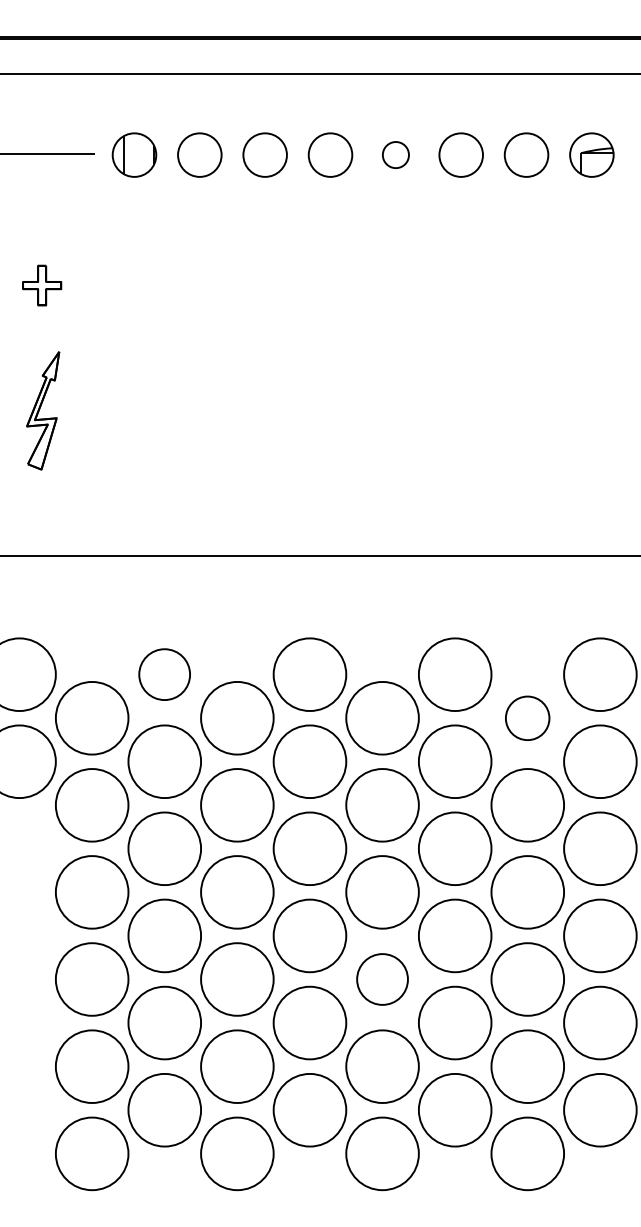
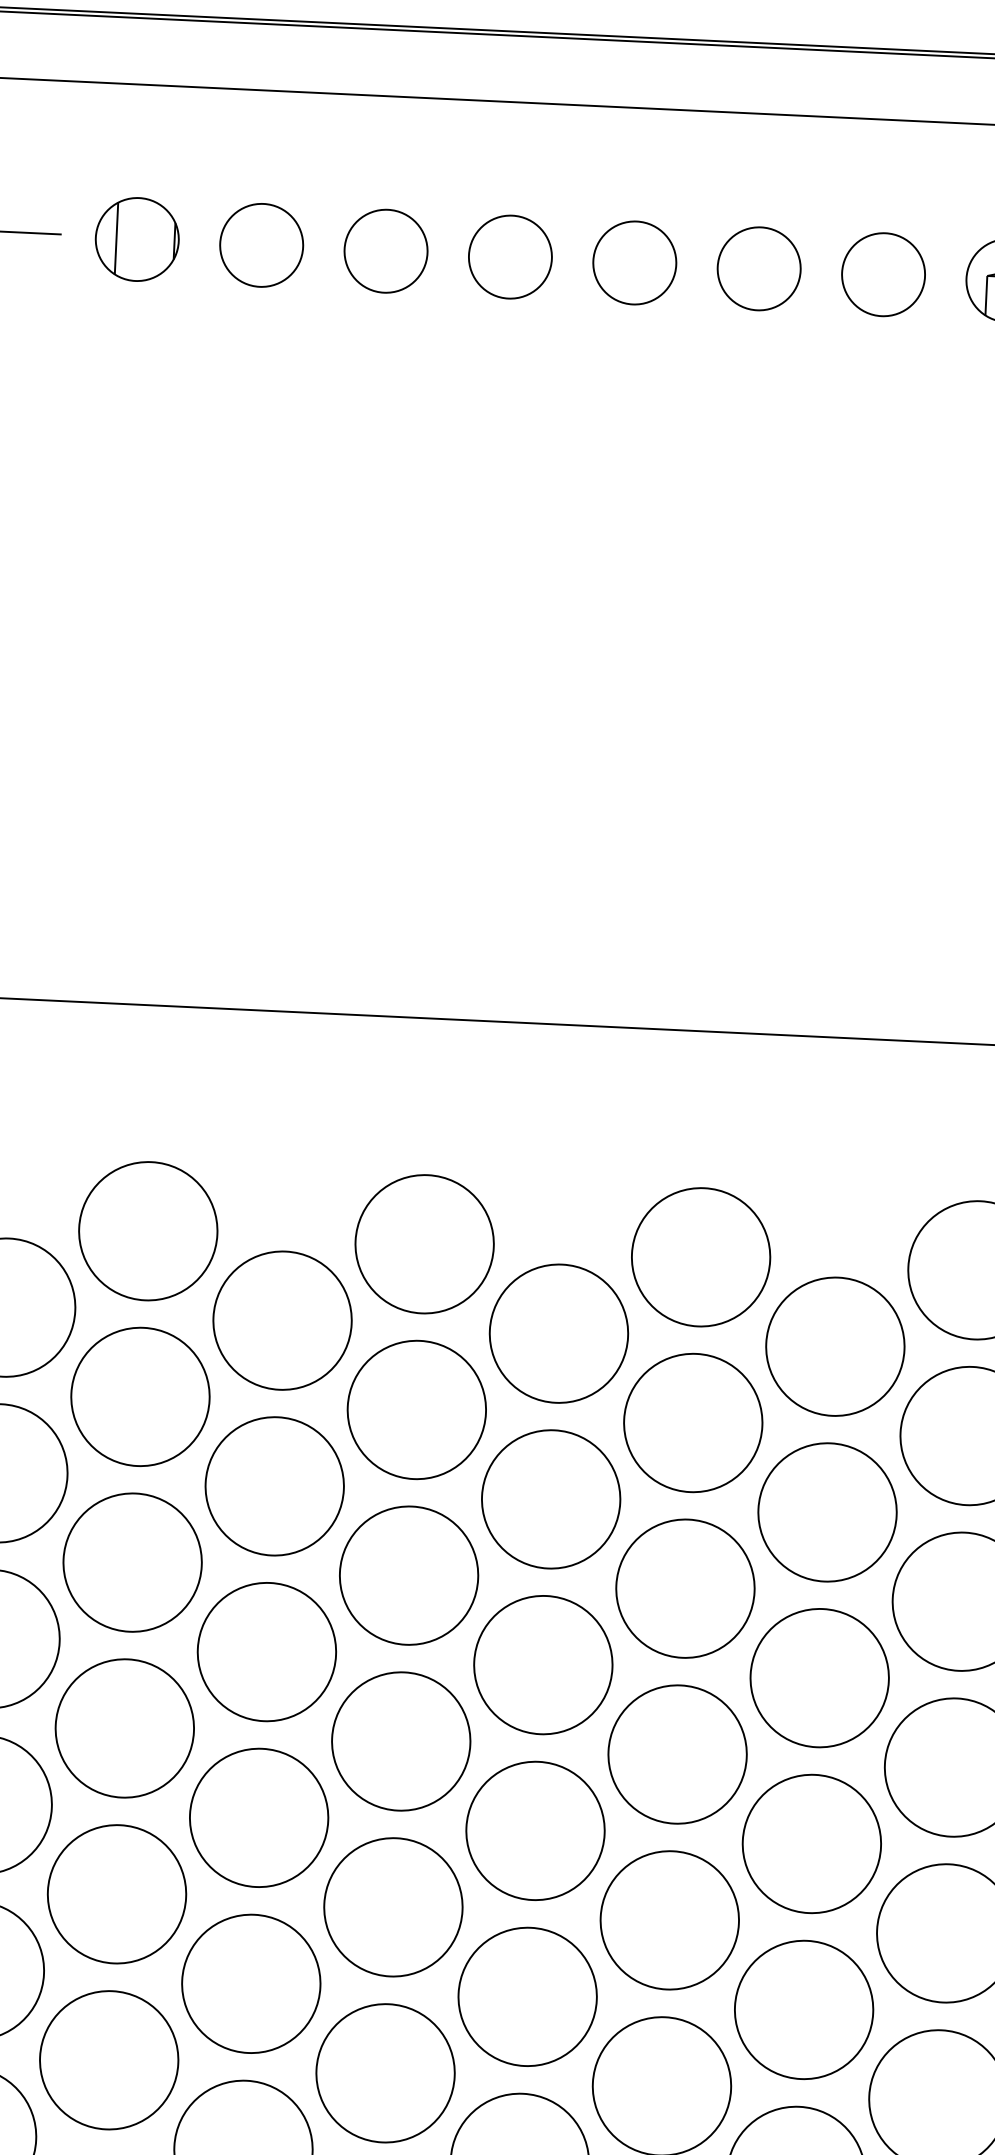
part: (395, 154) -> (634, 261), size x1.67
part: (164, 674) -> (147, 1230), size x1.43
part: (527, 718) -> (834, 1347), size x1.67
part: (382, 979) -> (535, 1830), size x1.43

